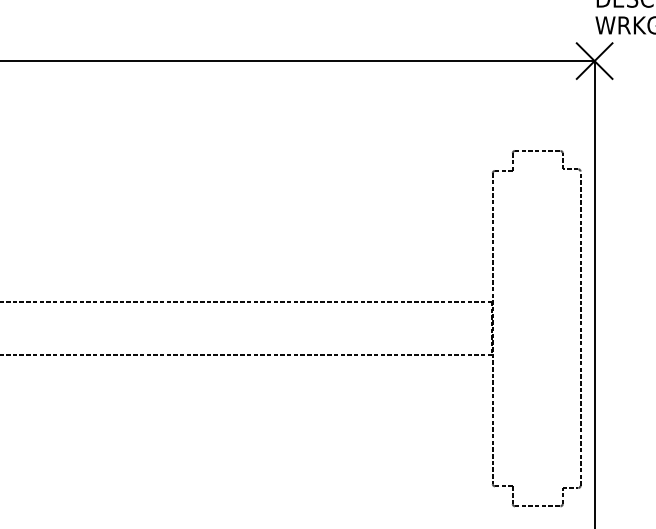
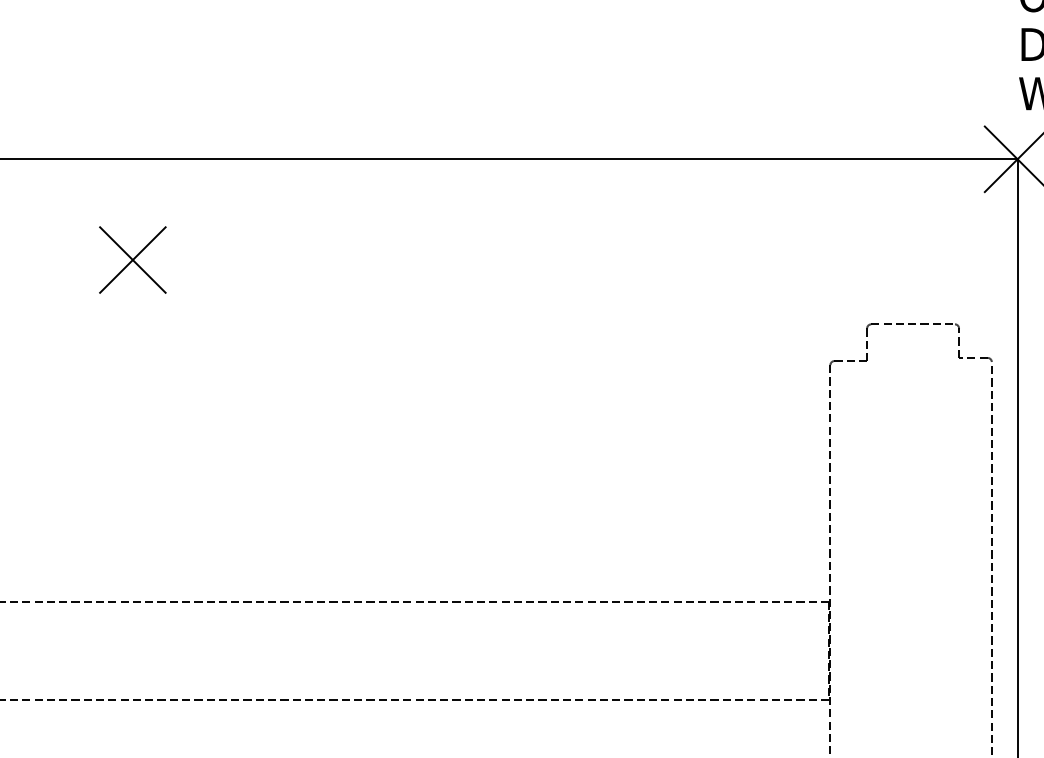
part: (112, 115) -> (131, 259), added

